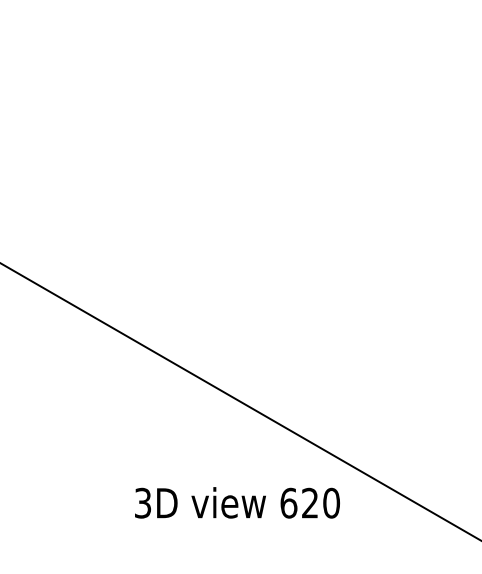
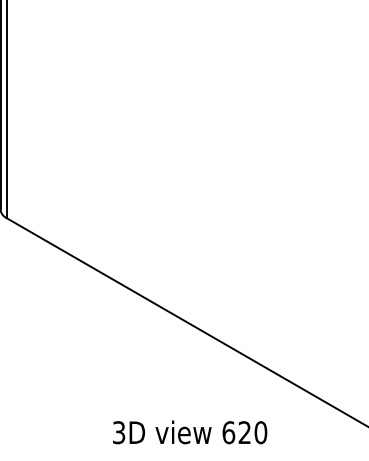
text: (237, 502) -> (190, 432), moved

